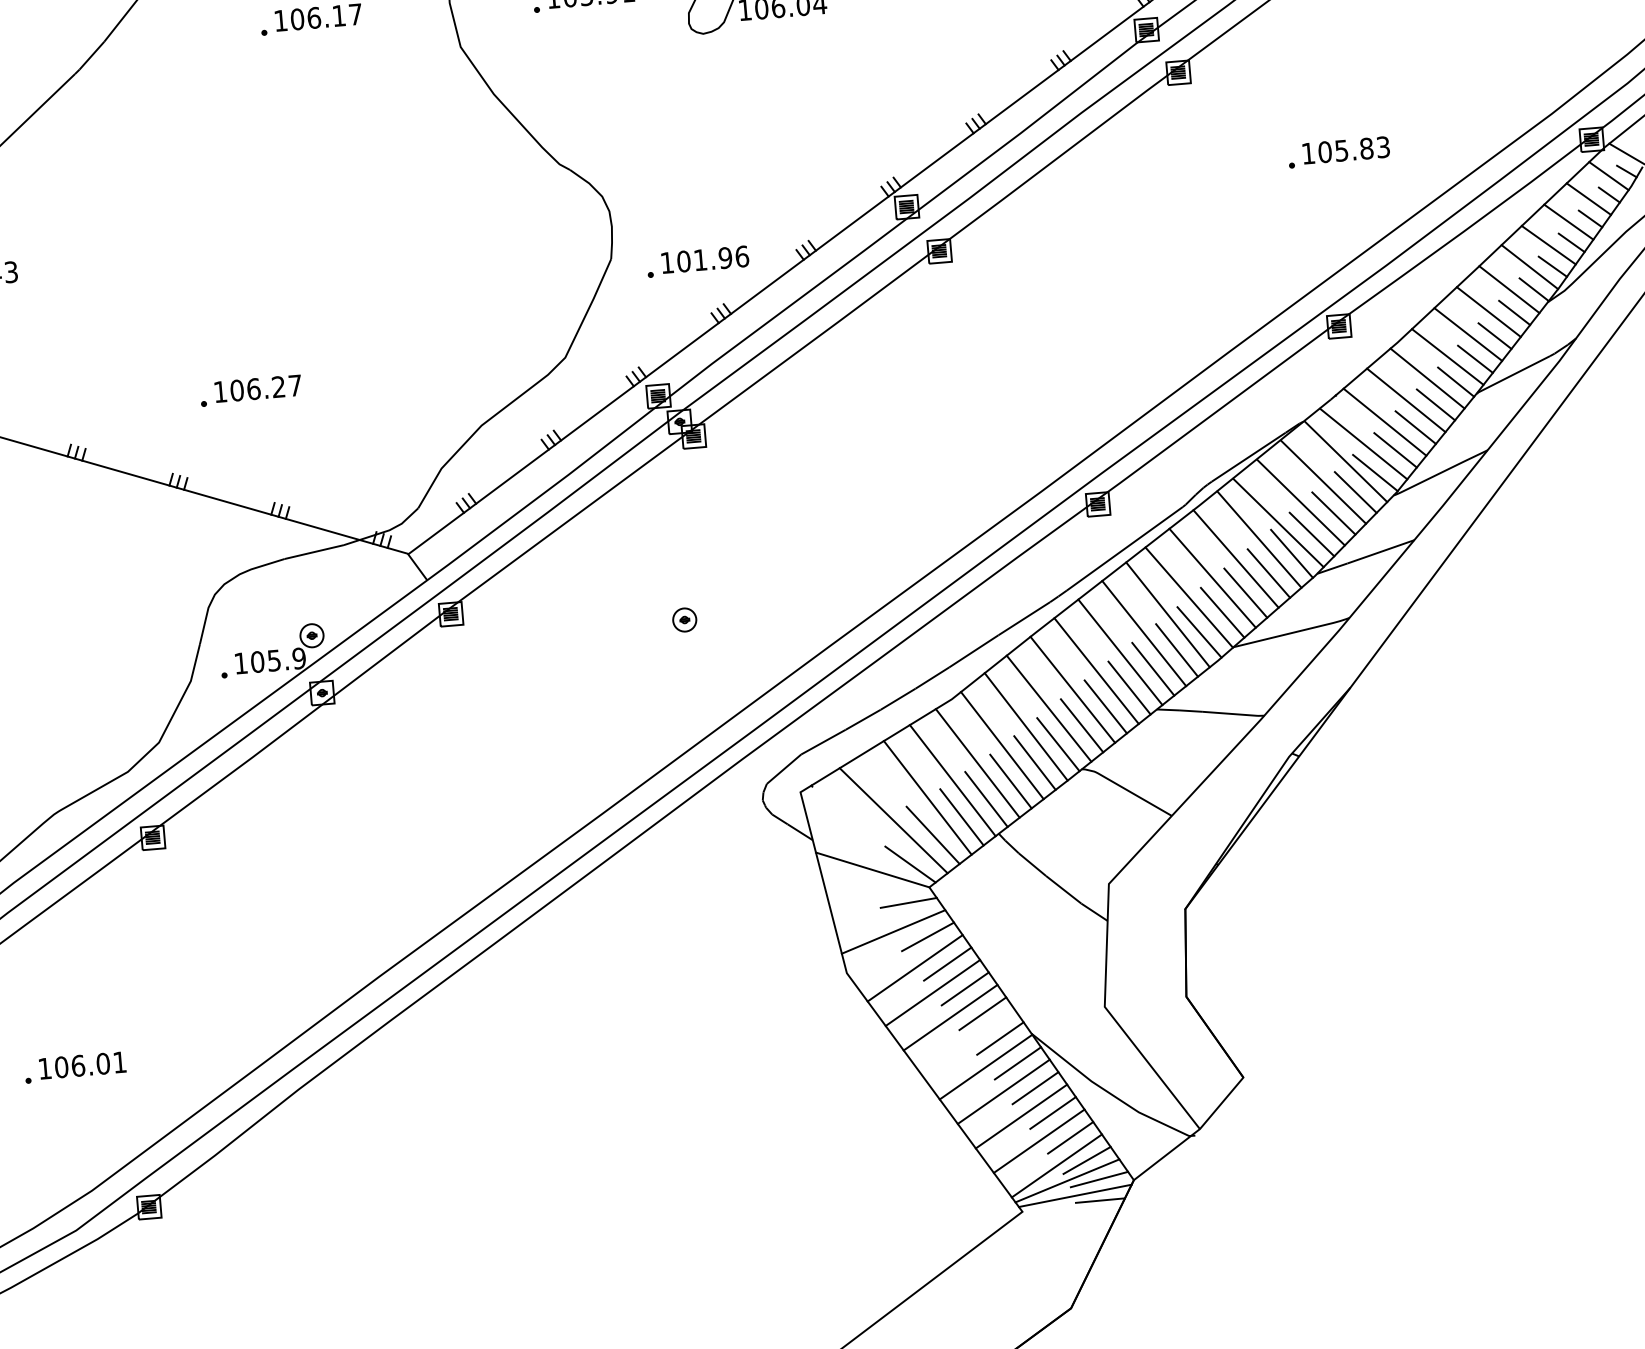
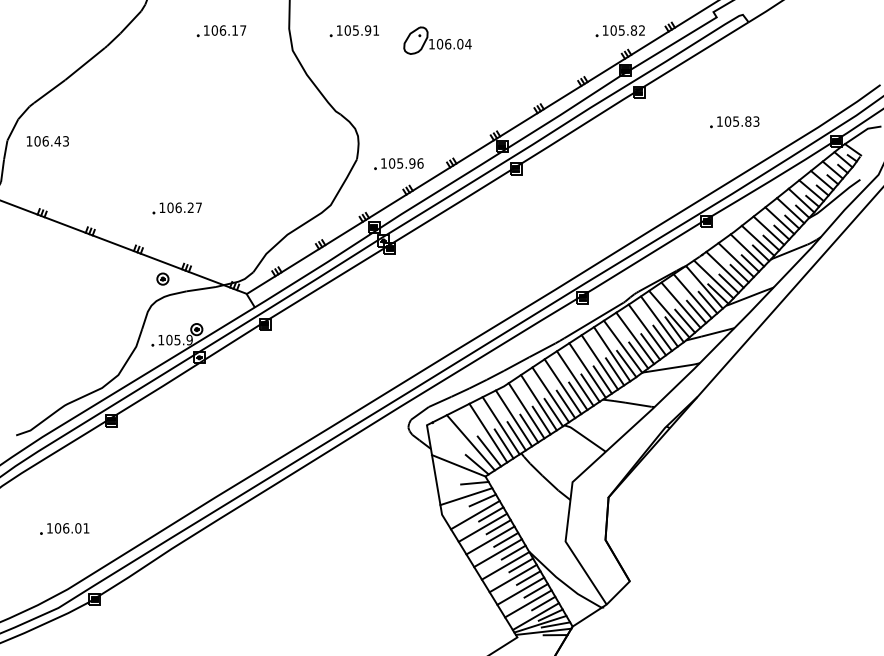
text: (1338, 152) -> (734, 122), moved
text: (701, 260) -> (400, 163), 101.96 -> 105.96
part: (683, 618) -> (162, 278), moved
line: (967, 1043) -> (497, 553), added

